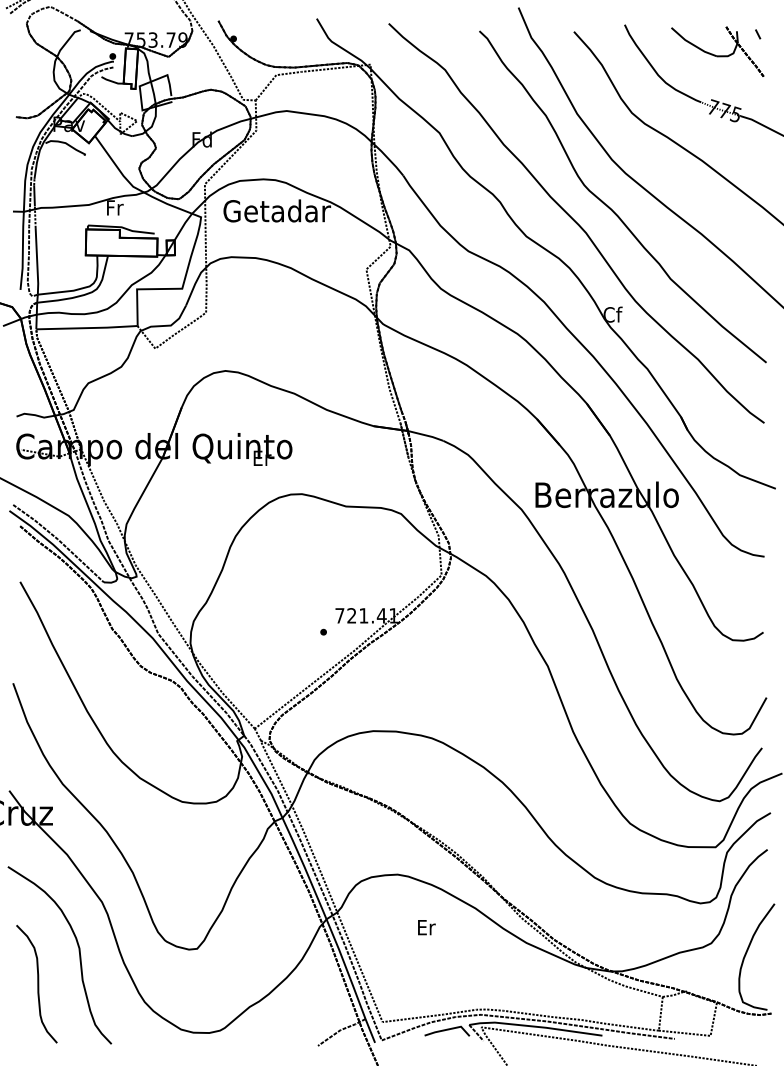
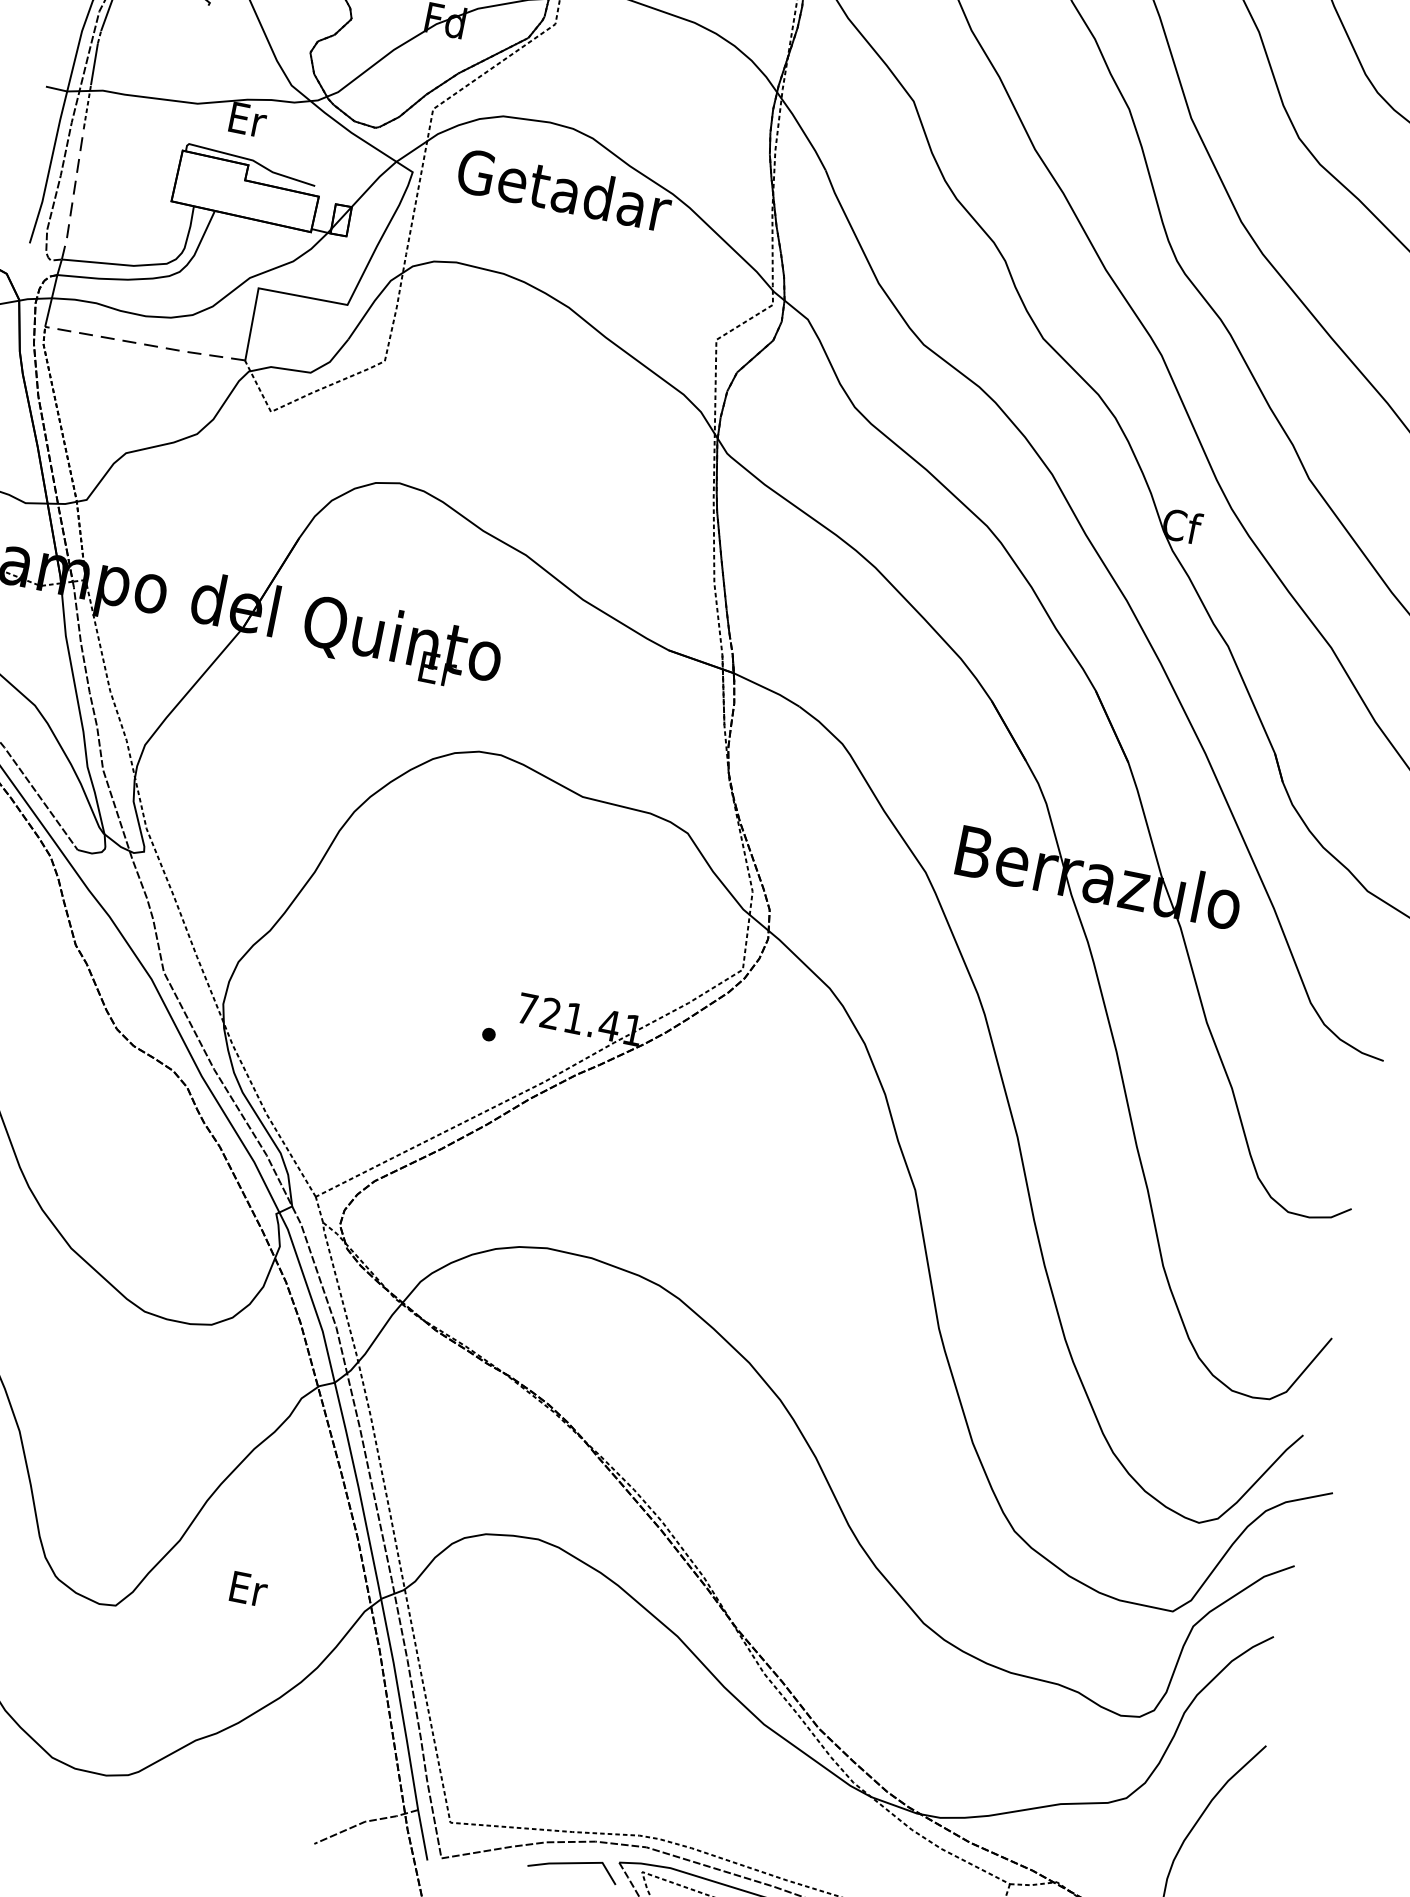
text: (115, 207) -> (248, 119), Fr -> Er
line: (37, 261) -> (74, 194), solid -> dashed
line: (87, 328) -> (145, 345), solid -> dashed
text: (426, 927) -> (248, 1588), moved

